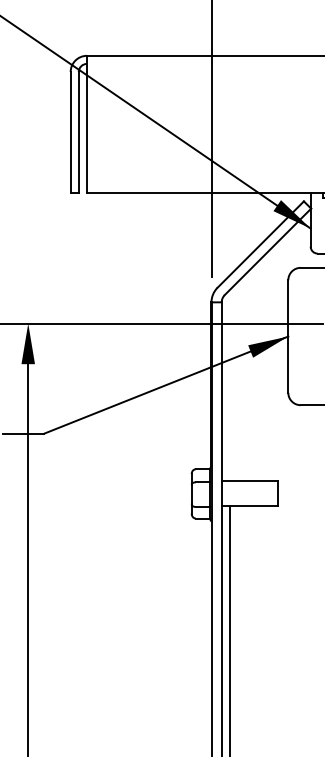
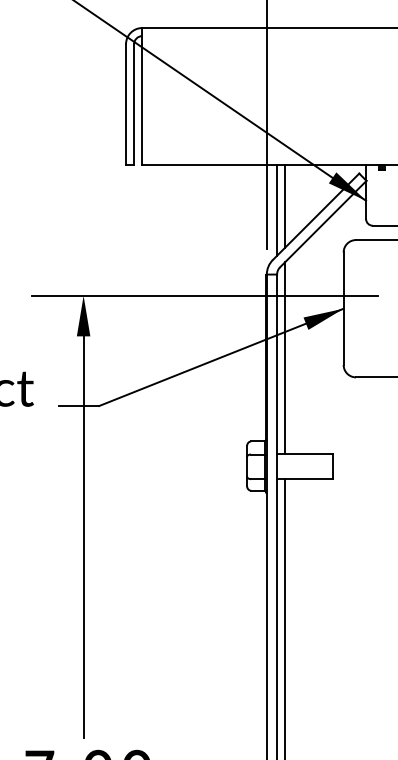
line: (230, 234) -> (285, 206), added
line: (222, 238) -> (277, 210), added
line: (230, 385) -> (285, 357), added

